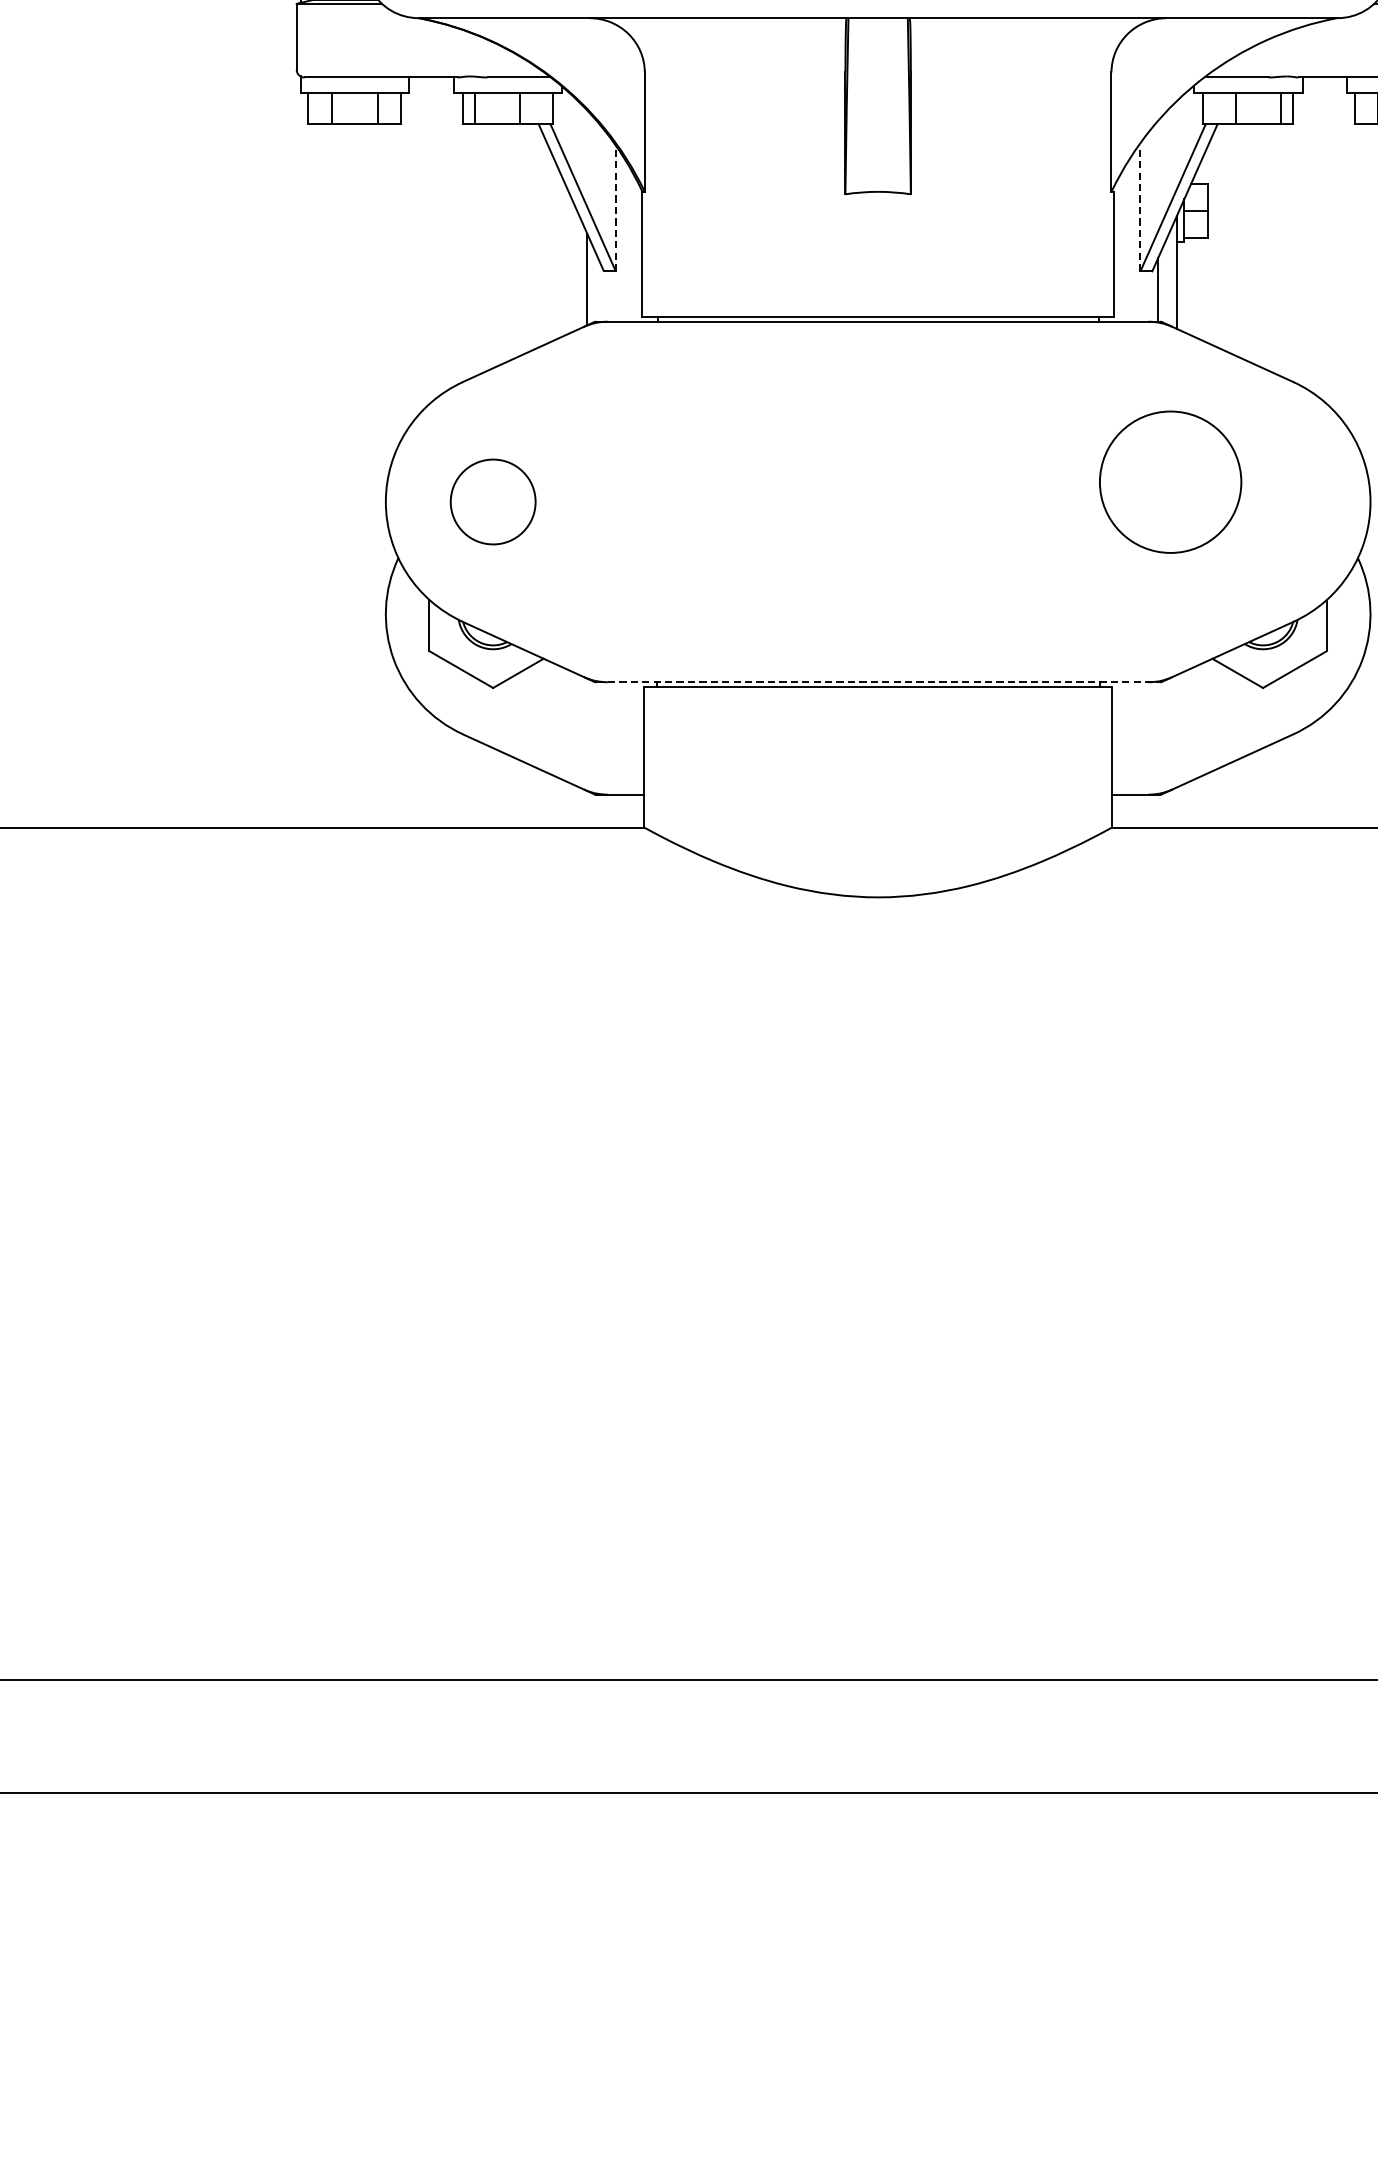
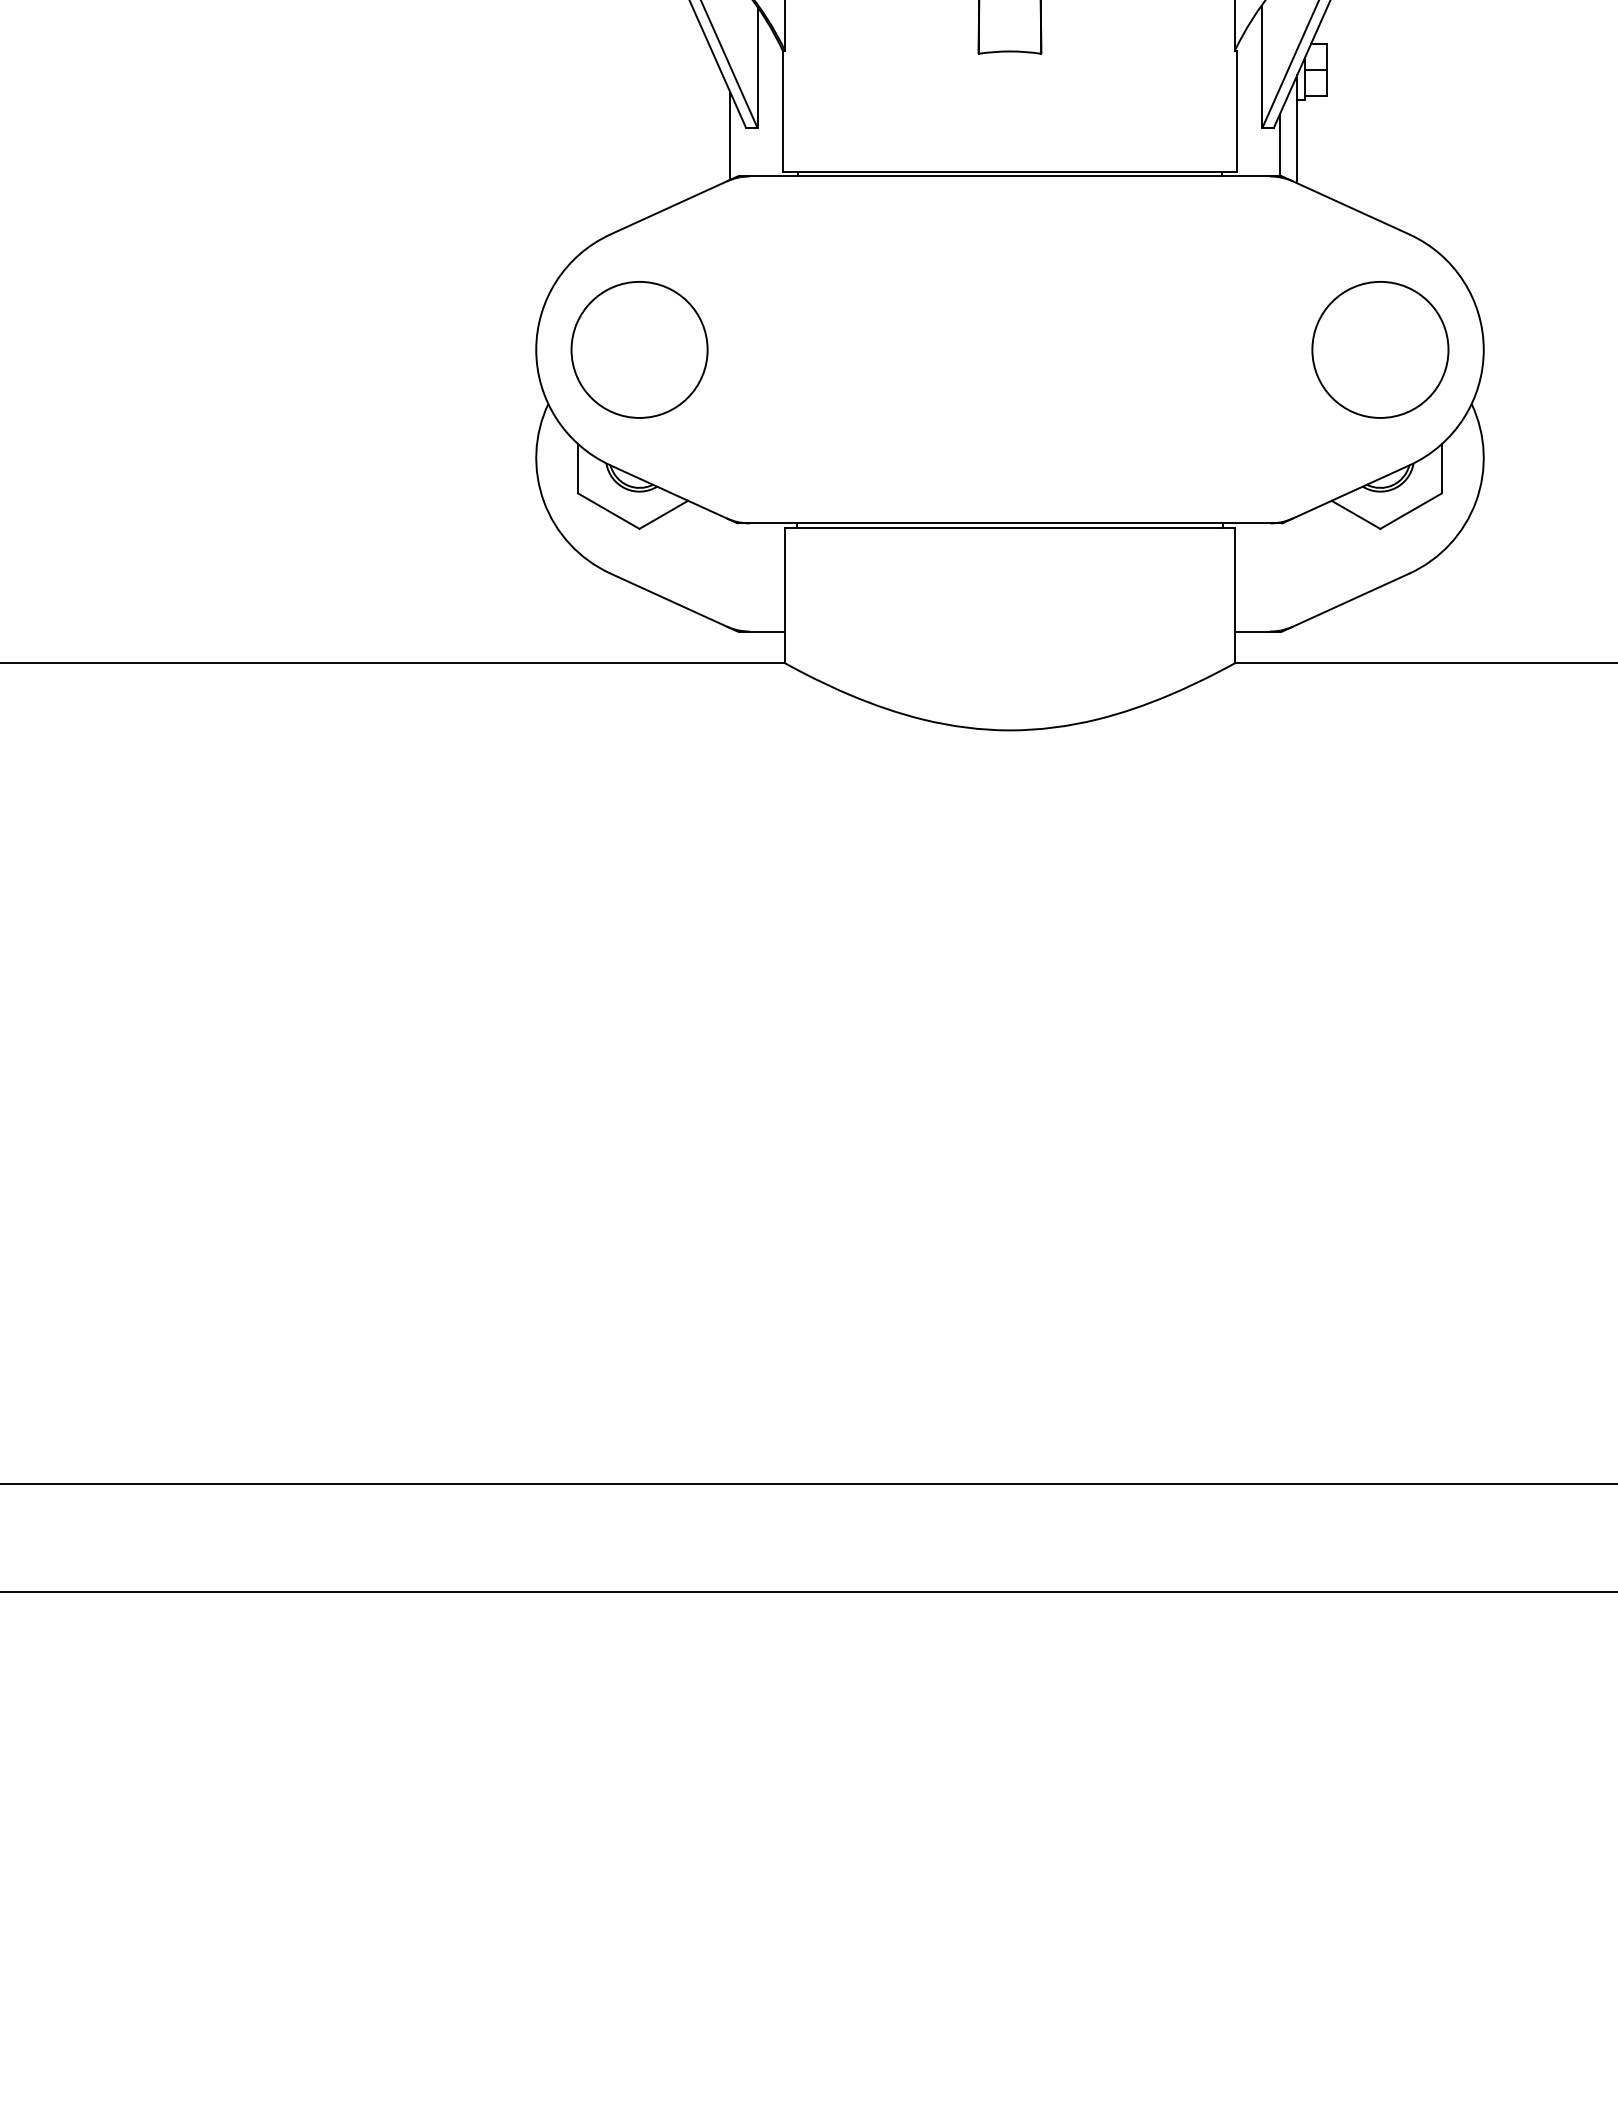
line: (615, 208) -> (757, 67), dashed -> solid
line: (1140, 208) -> (1262, 67), dashed -> solid
circle: (1170, 481) -> (1380, 349), moved
circle: (493, 501) -> (639, 349), size x1.67
line: (878, 682) -> (1010, 523), dashed -> solid

